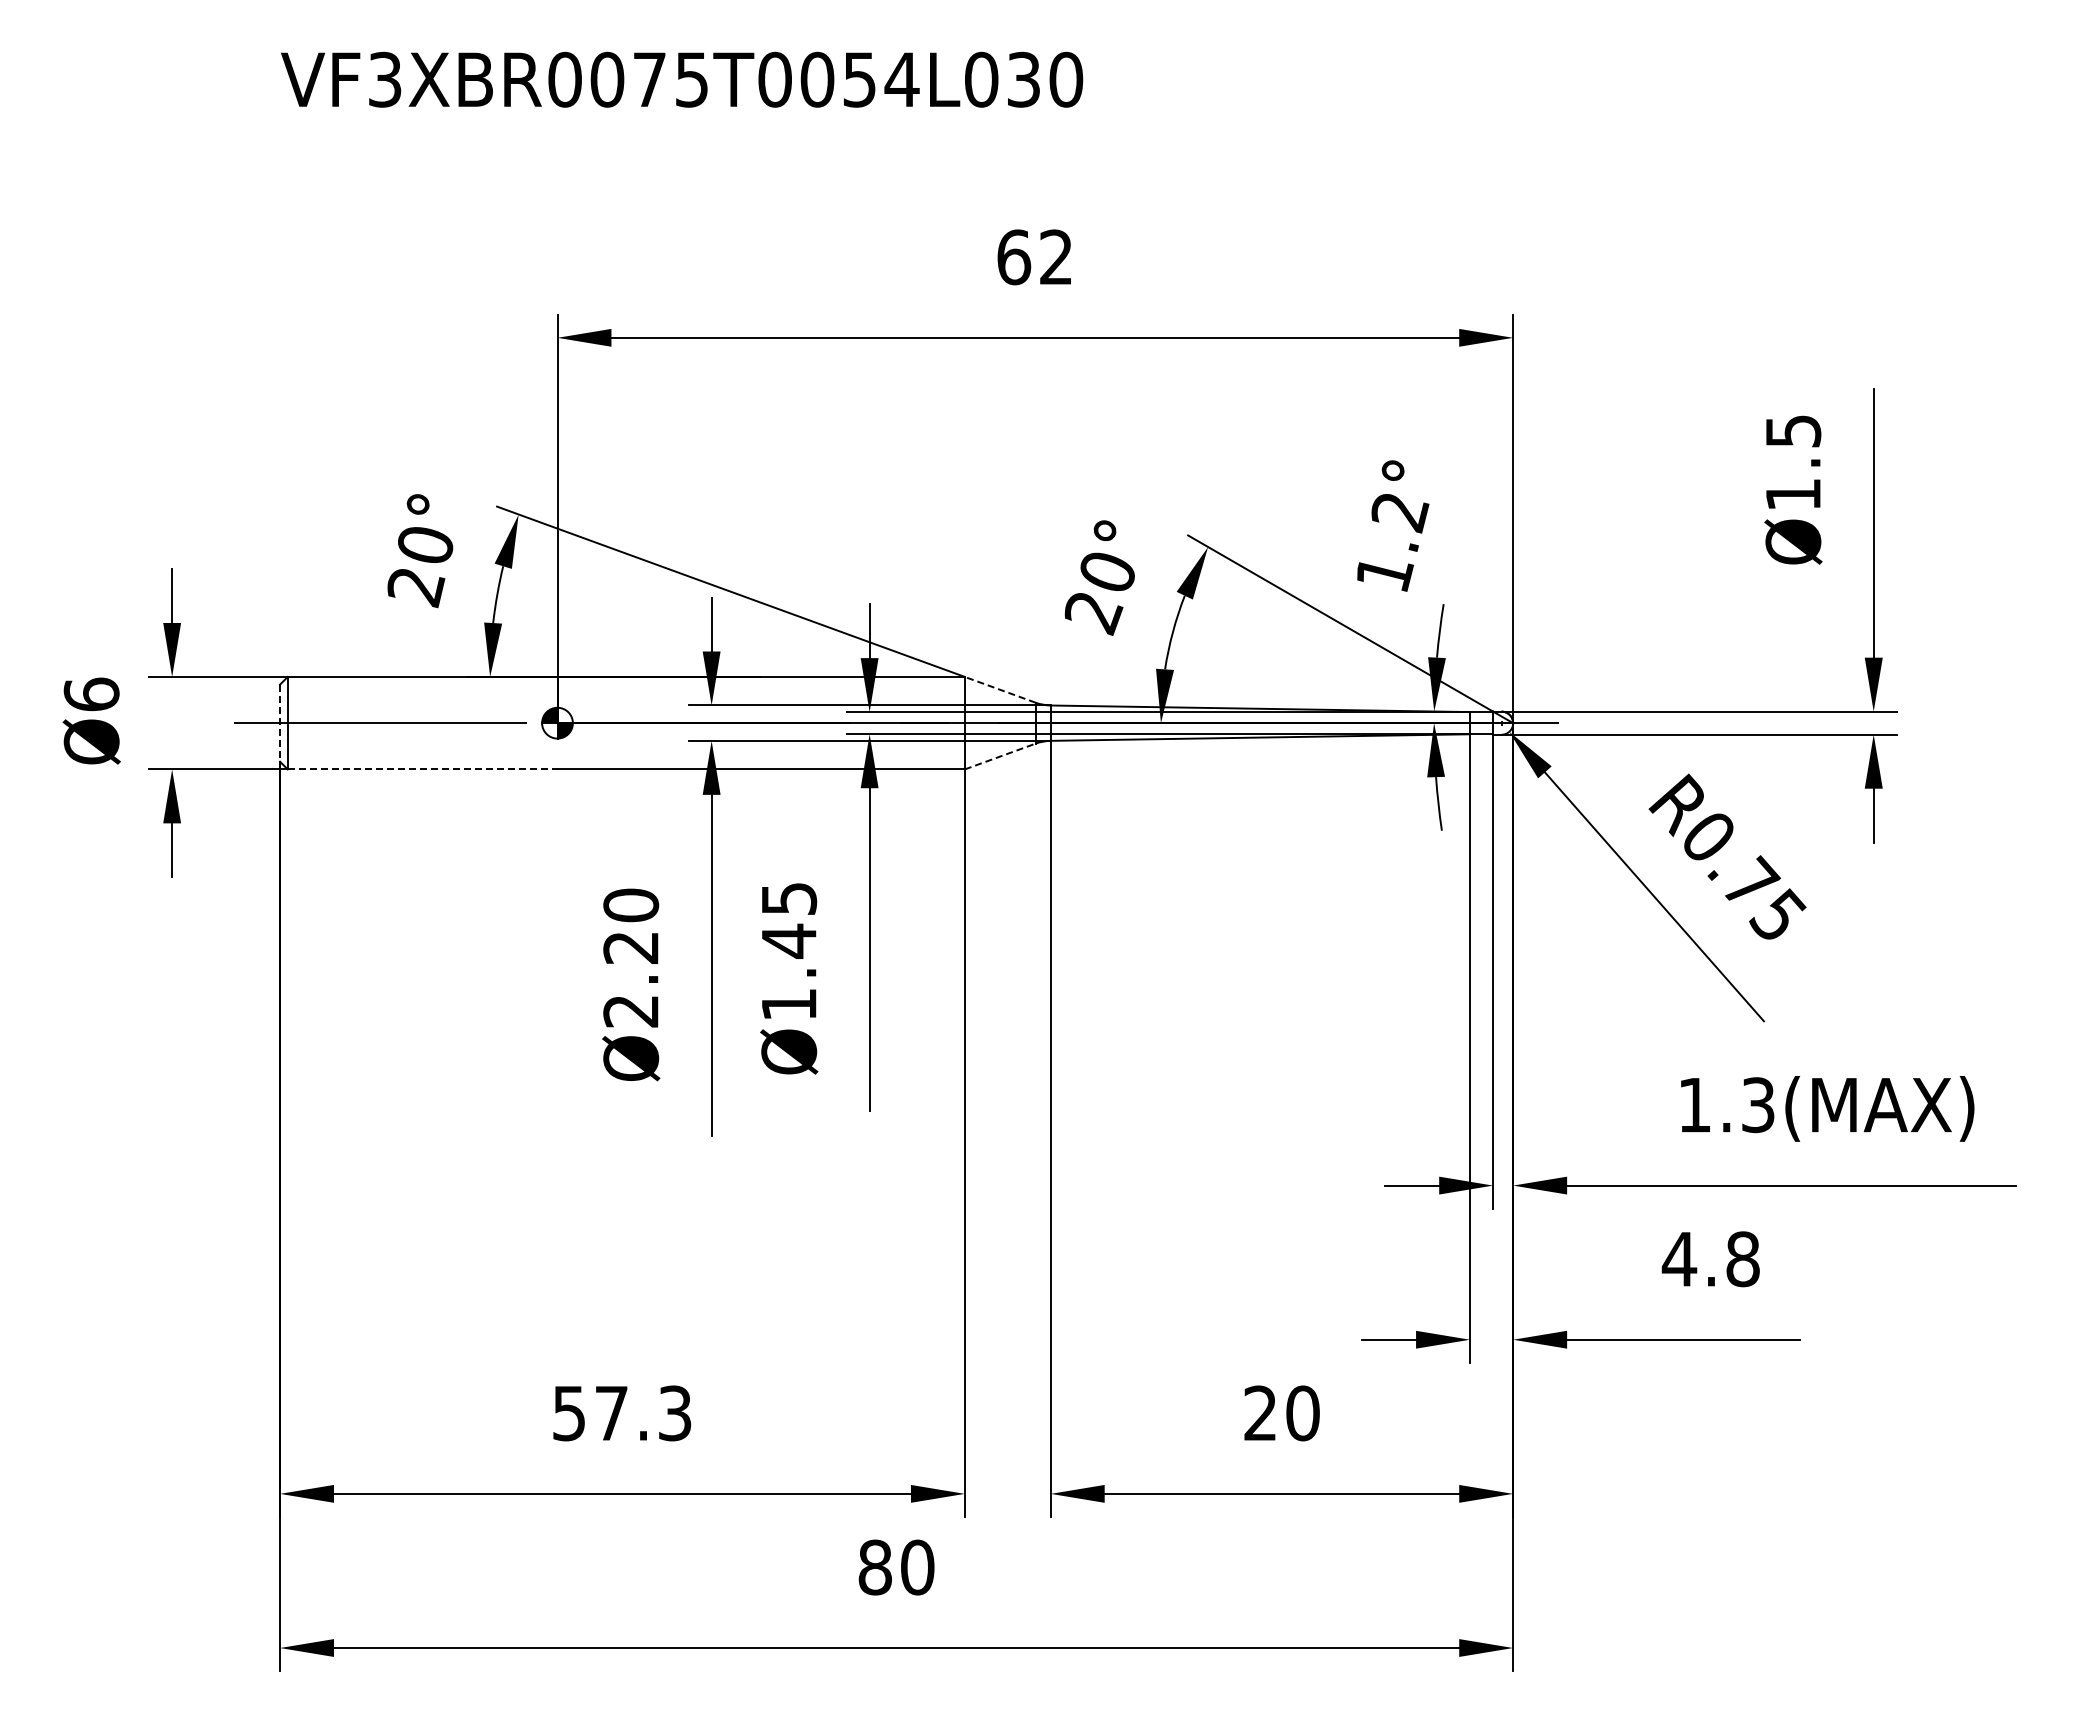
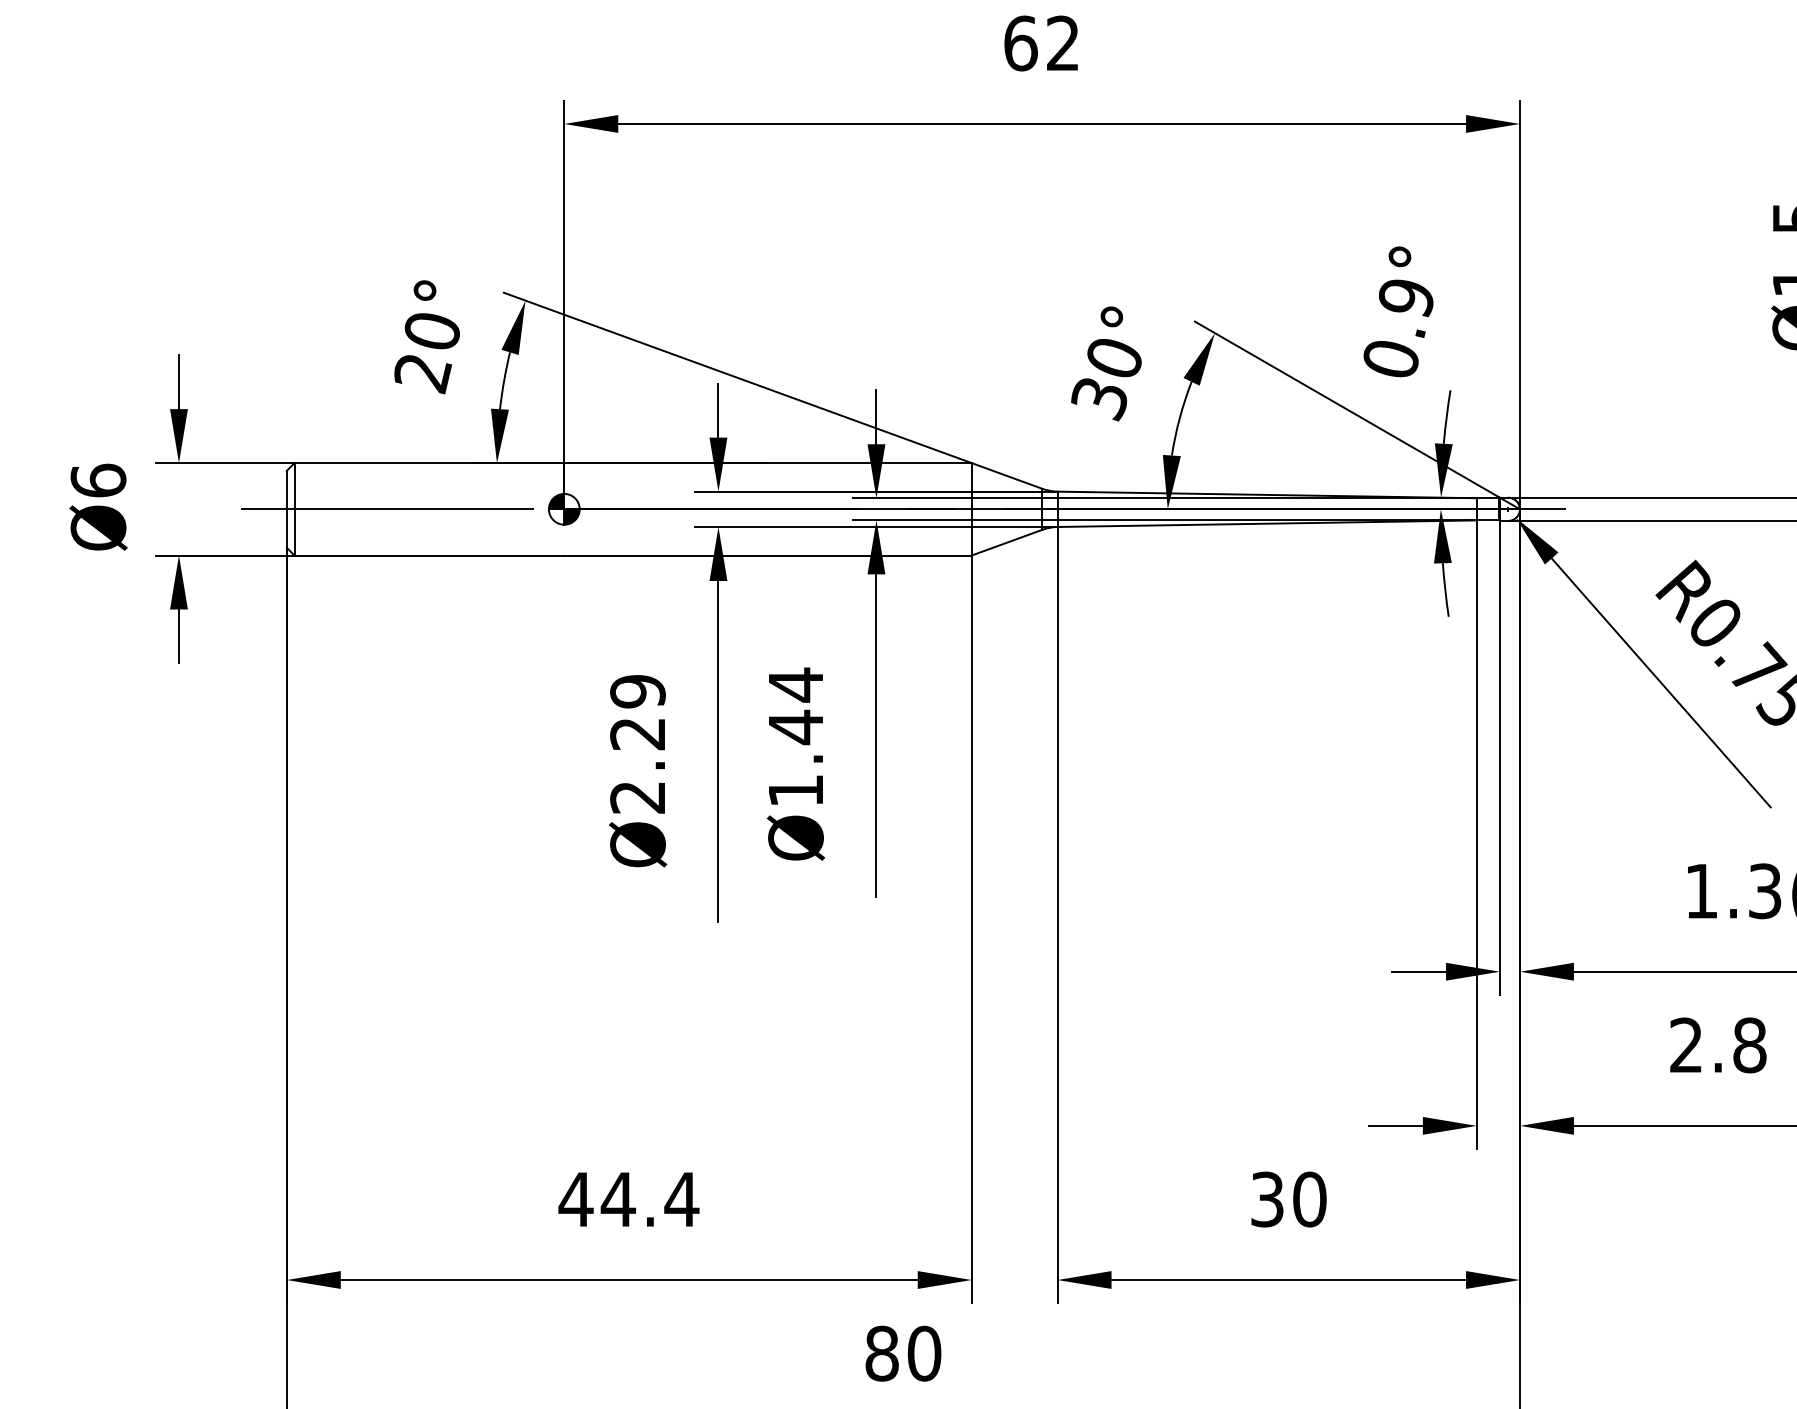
text: (1392, 542) -> (1399, 328), 1.2° -> 0.9°
text: (1093, 613) -> (1100, 399), 20° -> 30°
line: (1000, 689) -> (1007, 475), dashed -> solid
line: (280, 723) -> (287, 509), dashed -> solid
line: (1000, 756) -> (1007, 542), dashed -> solid
line: (422, 769) -> (429, 555), dashed -> solid
text: (789, 898) -> (796, 684), Ø1.45 -> Ø1.44
text: (631, 905) -> (638, 691), Ø2.20 -> Ø2.29
text: (1679, 1258) -> (1686, 1044), 4.8 -> 2.8
text: (621, 1413) -> (628, 1199), 57.3 -> 44.4
text: (1260, 1413) -> (1267, 1199), 20 -> 30

